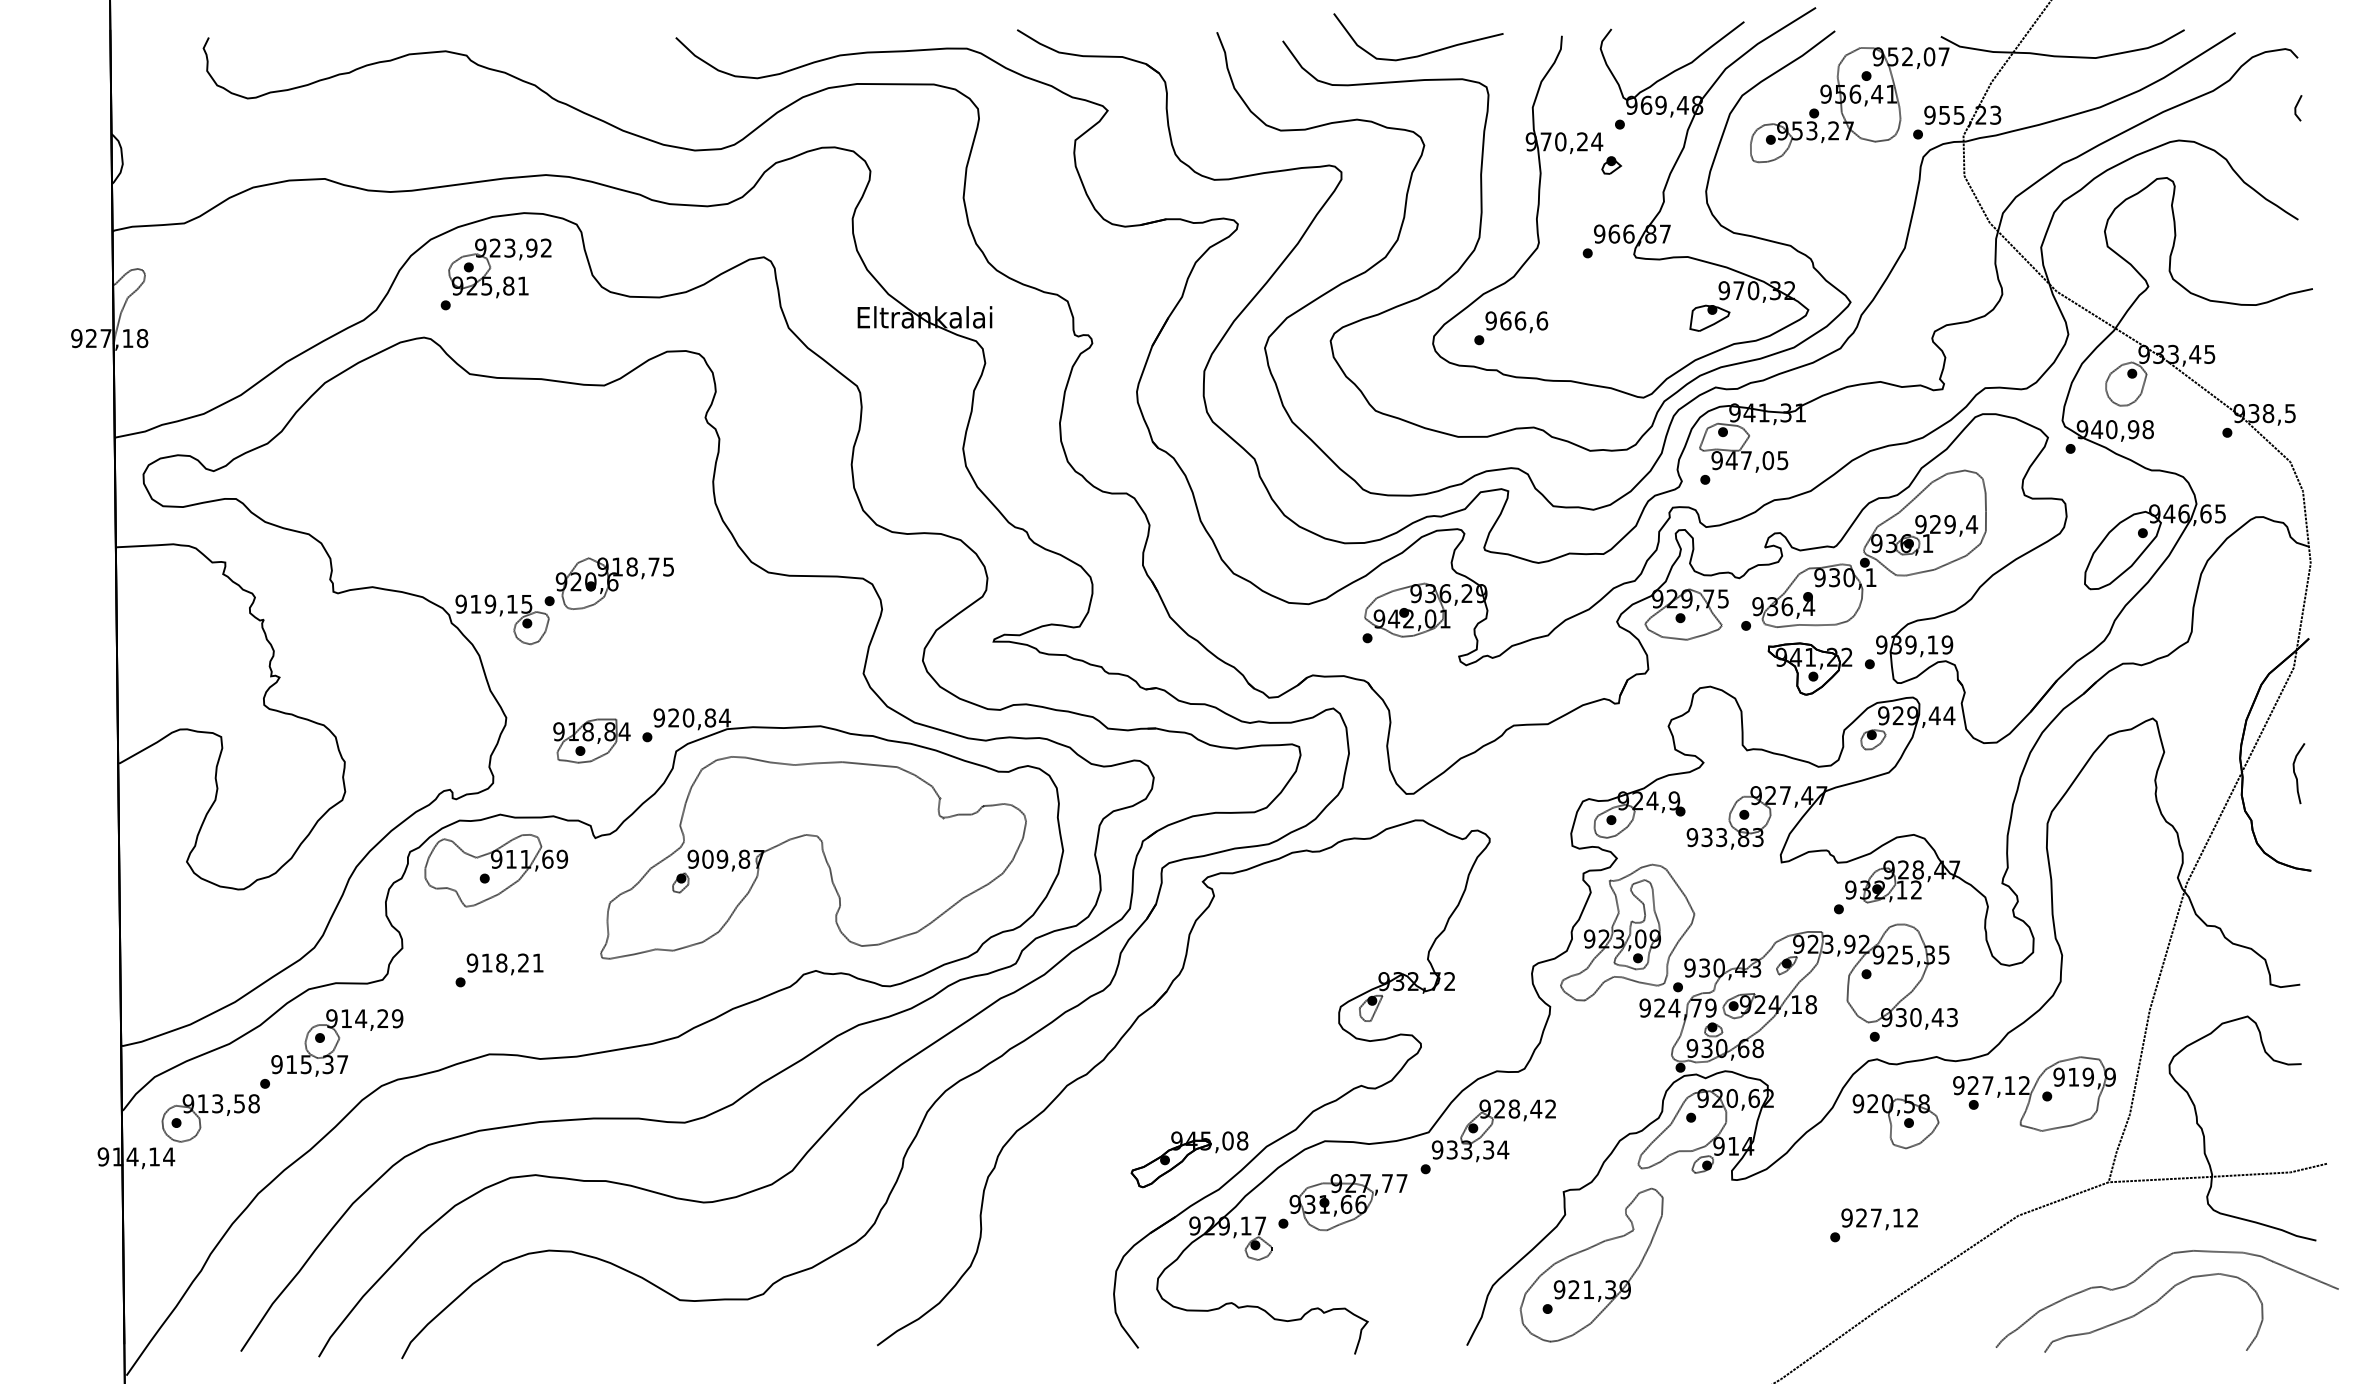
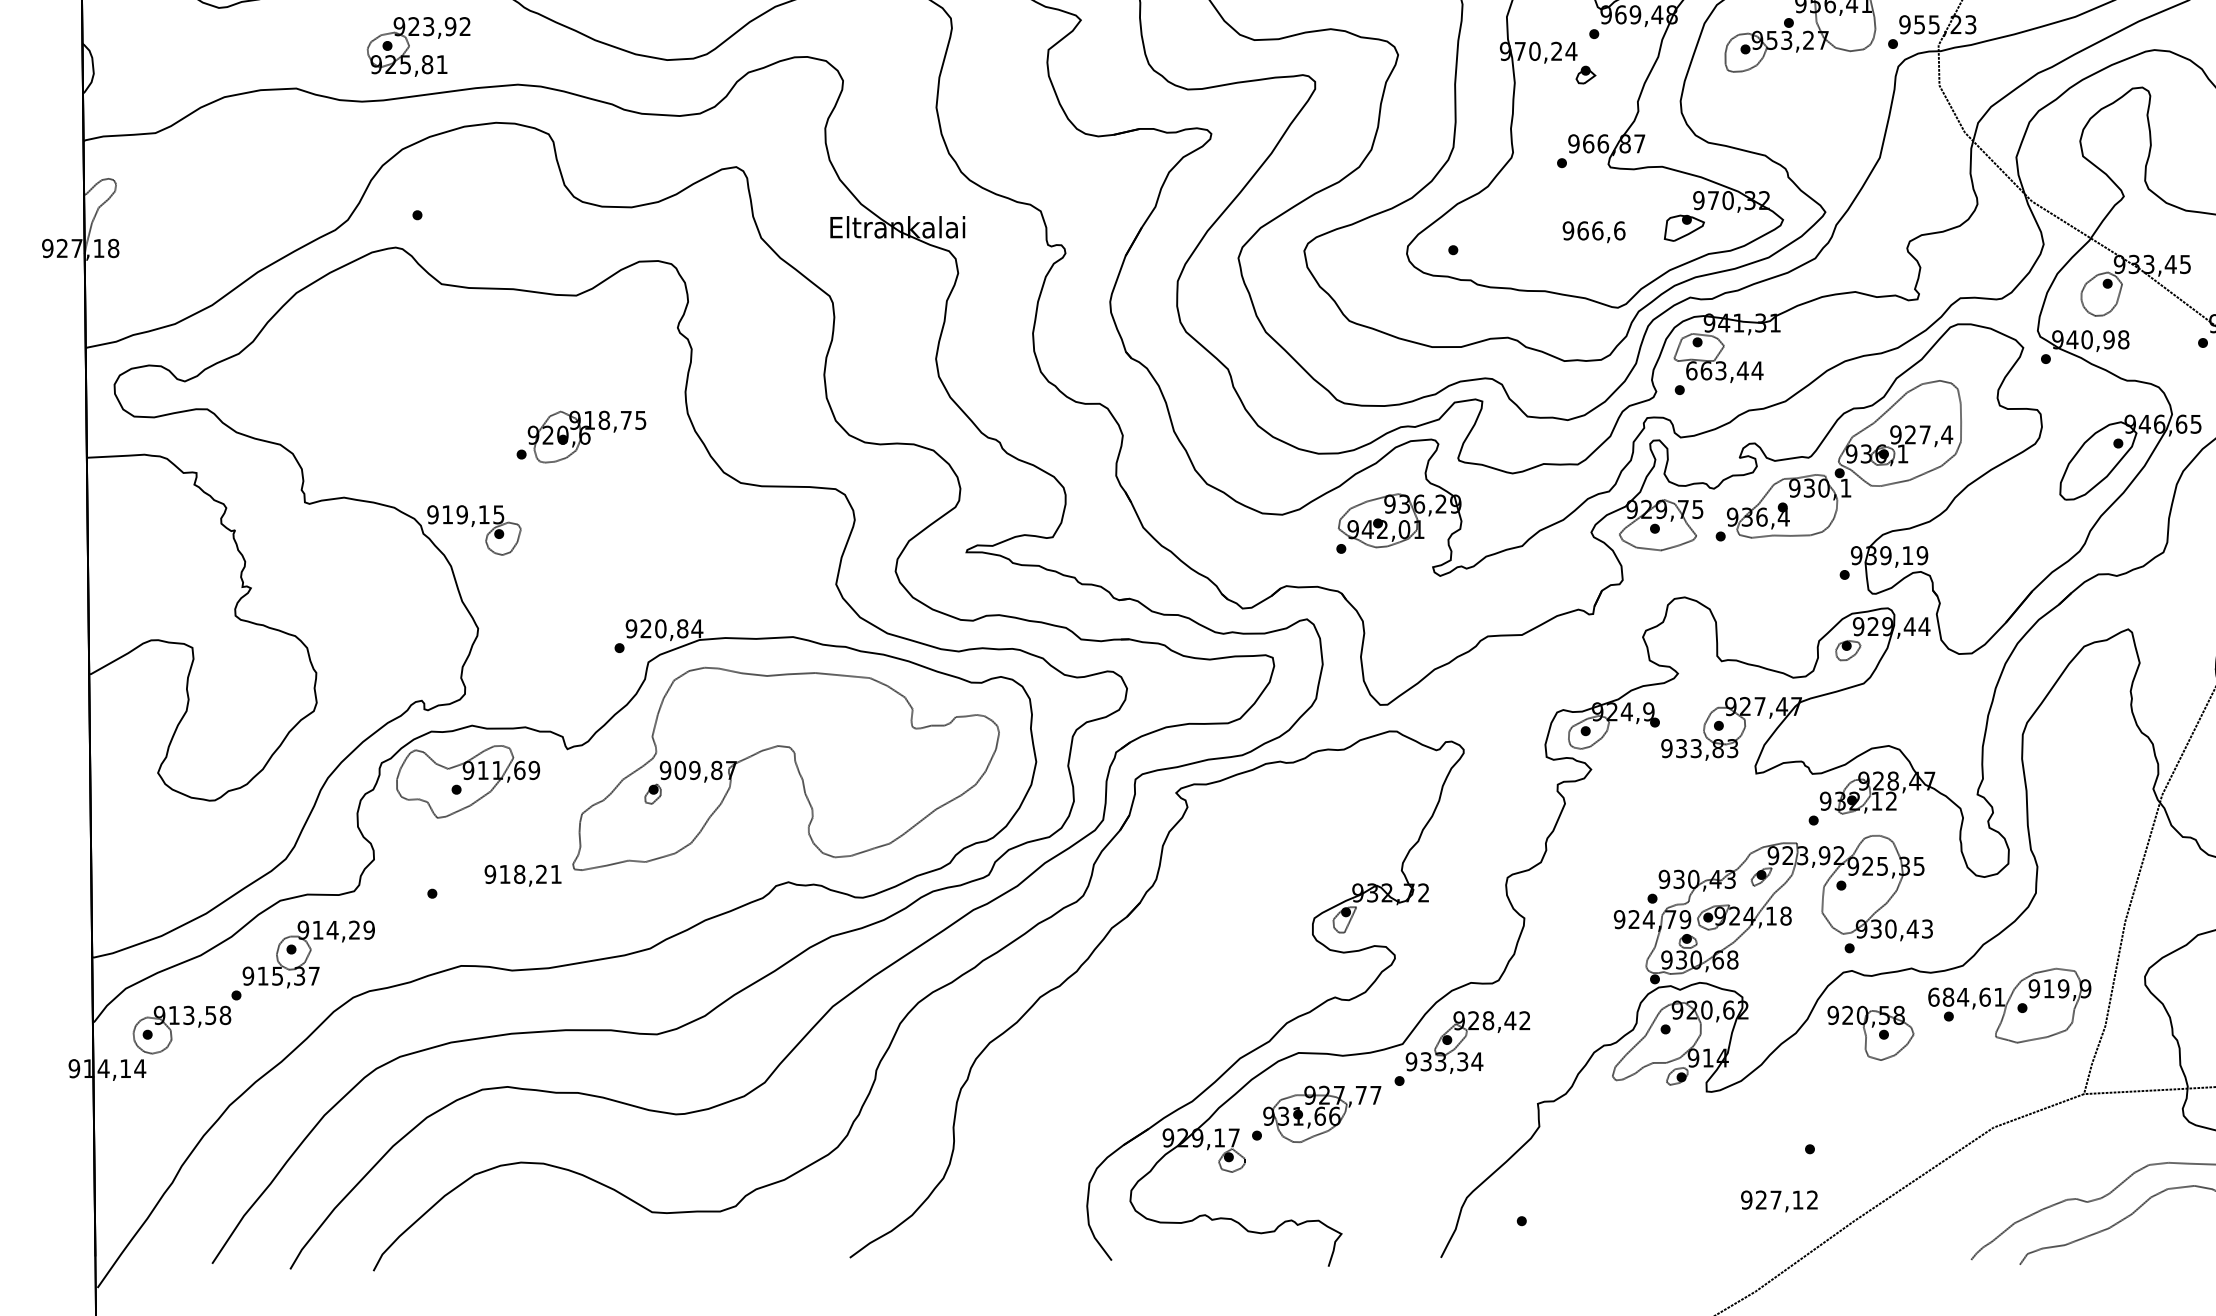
part: (491, 268) -> (410, 47), moved
text: (1516, 322) -> (1593, 232), moved
text: (1749, 460) -> (1724, 370), 947,05 -> 663,44
text: (1949, 524) -> (1924, 434), 929,4 -> 927,4
part: (608, 583) -> (580, 436), moved
part: (1809, 668) -> (1784, 579), removed
part: (591, 740) -> (563, 651), removed
part: (1627, 932) -> (1601, 843), removed
text: (504, 964) -> (522, 875), moved
text: (1991, 1085) -> (1966, 997), 927,12 -> 684,61
part: (1189, 1159) -> (1162, 1071), removed
text: (1879, 1219) -> (1779, 1201), moved
part: (1591, 1264) -> (1565, 1176), removed

